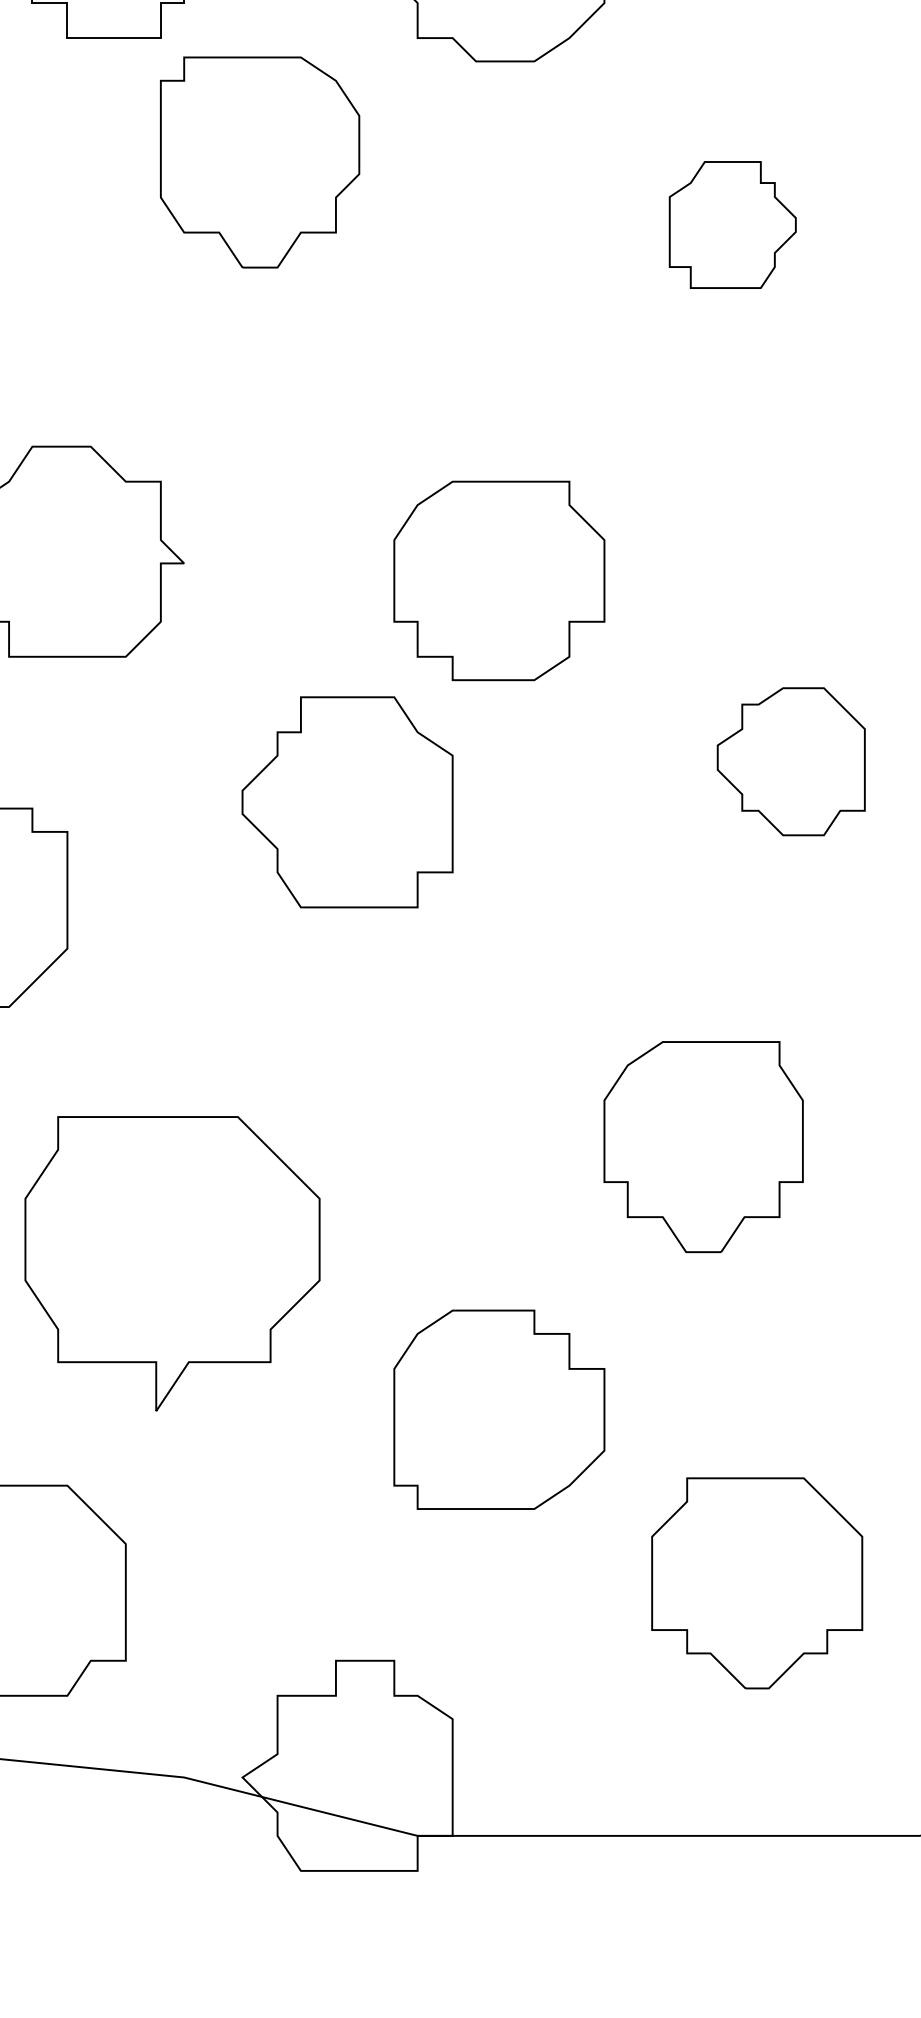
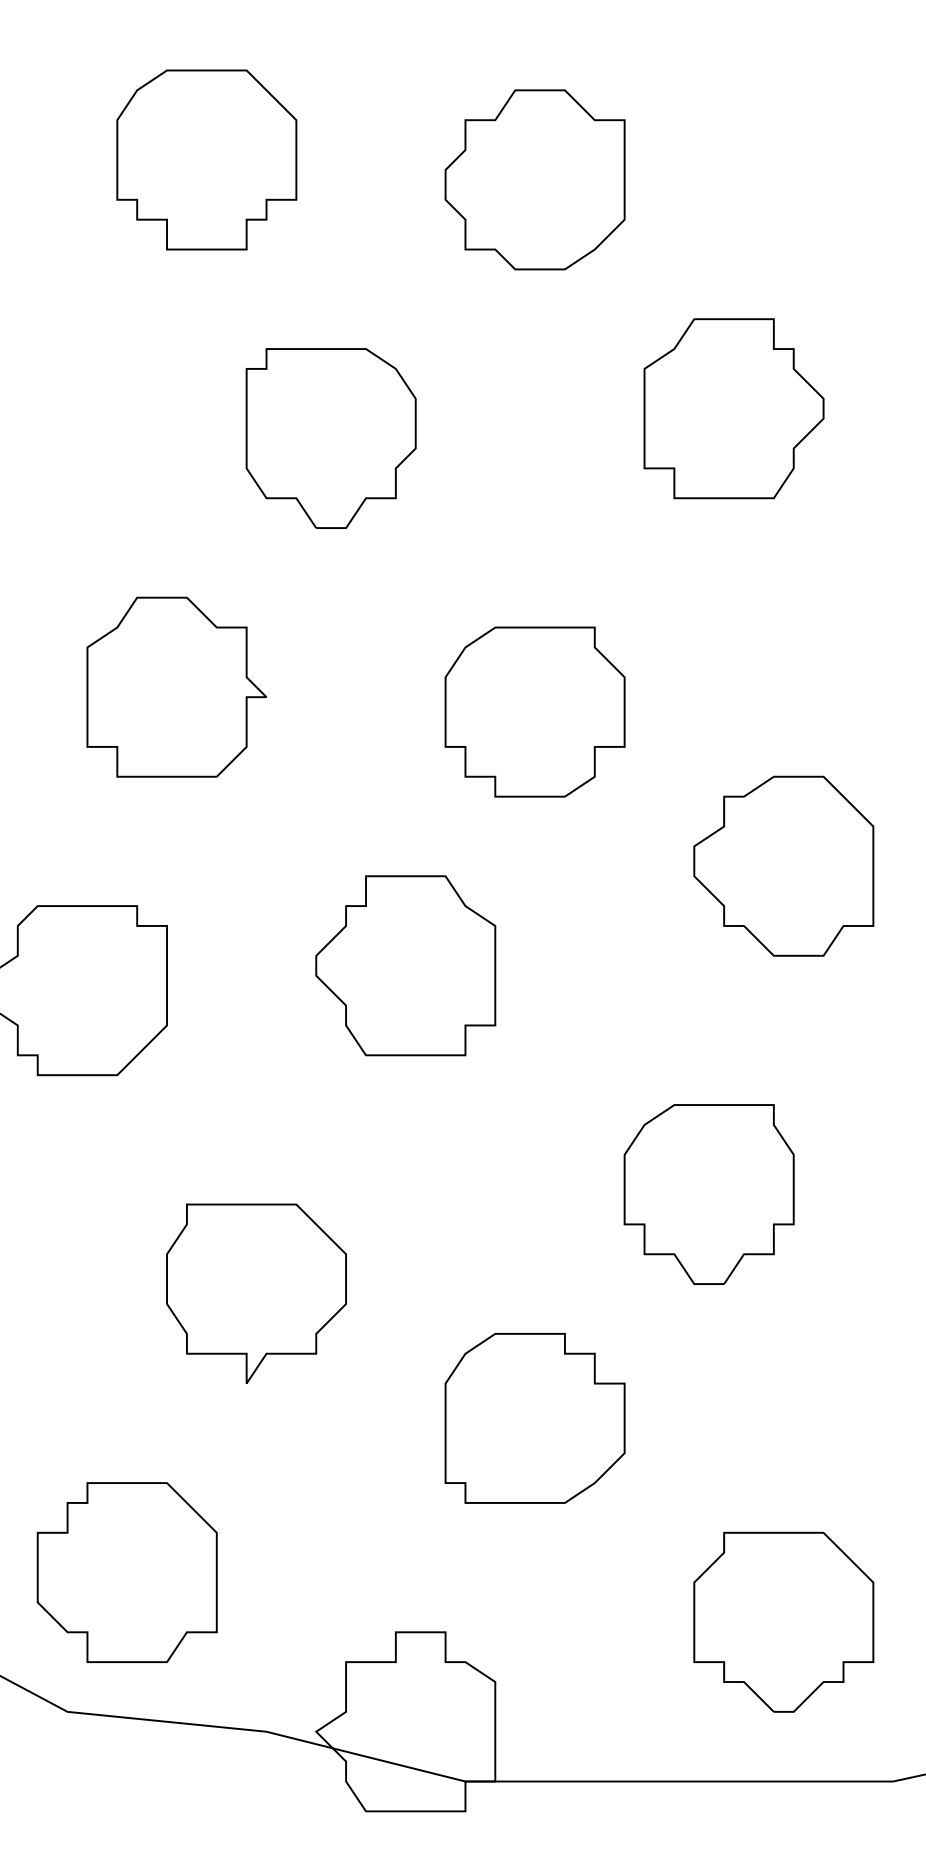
part: (259, 162) -> (330, 438), moved
part: (732, 224) -> (733, 408), size x1.67
part: (790, 760) -> (783, 865), size x1.43
part: (347, 802) -> (405, 965), moved
part: (172, 1263) -> (256, 1293), size x0.71
part: (756, 1582) -> (783, 1621), moved

